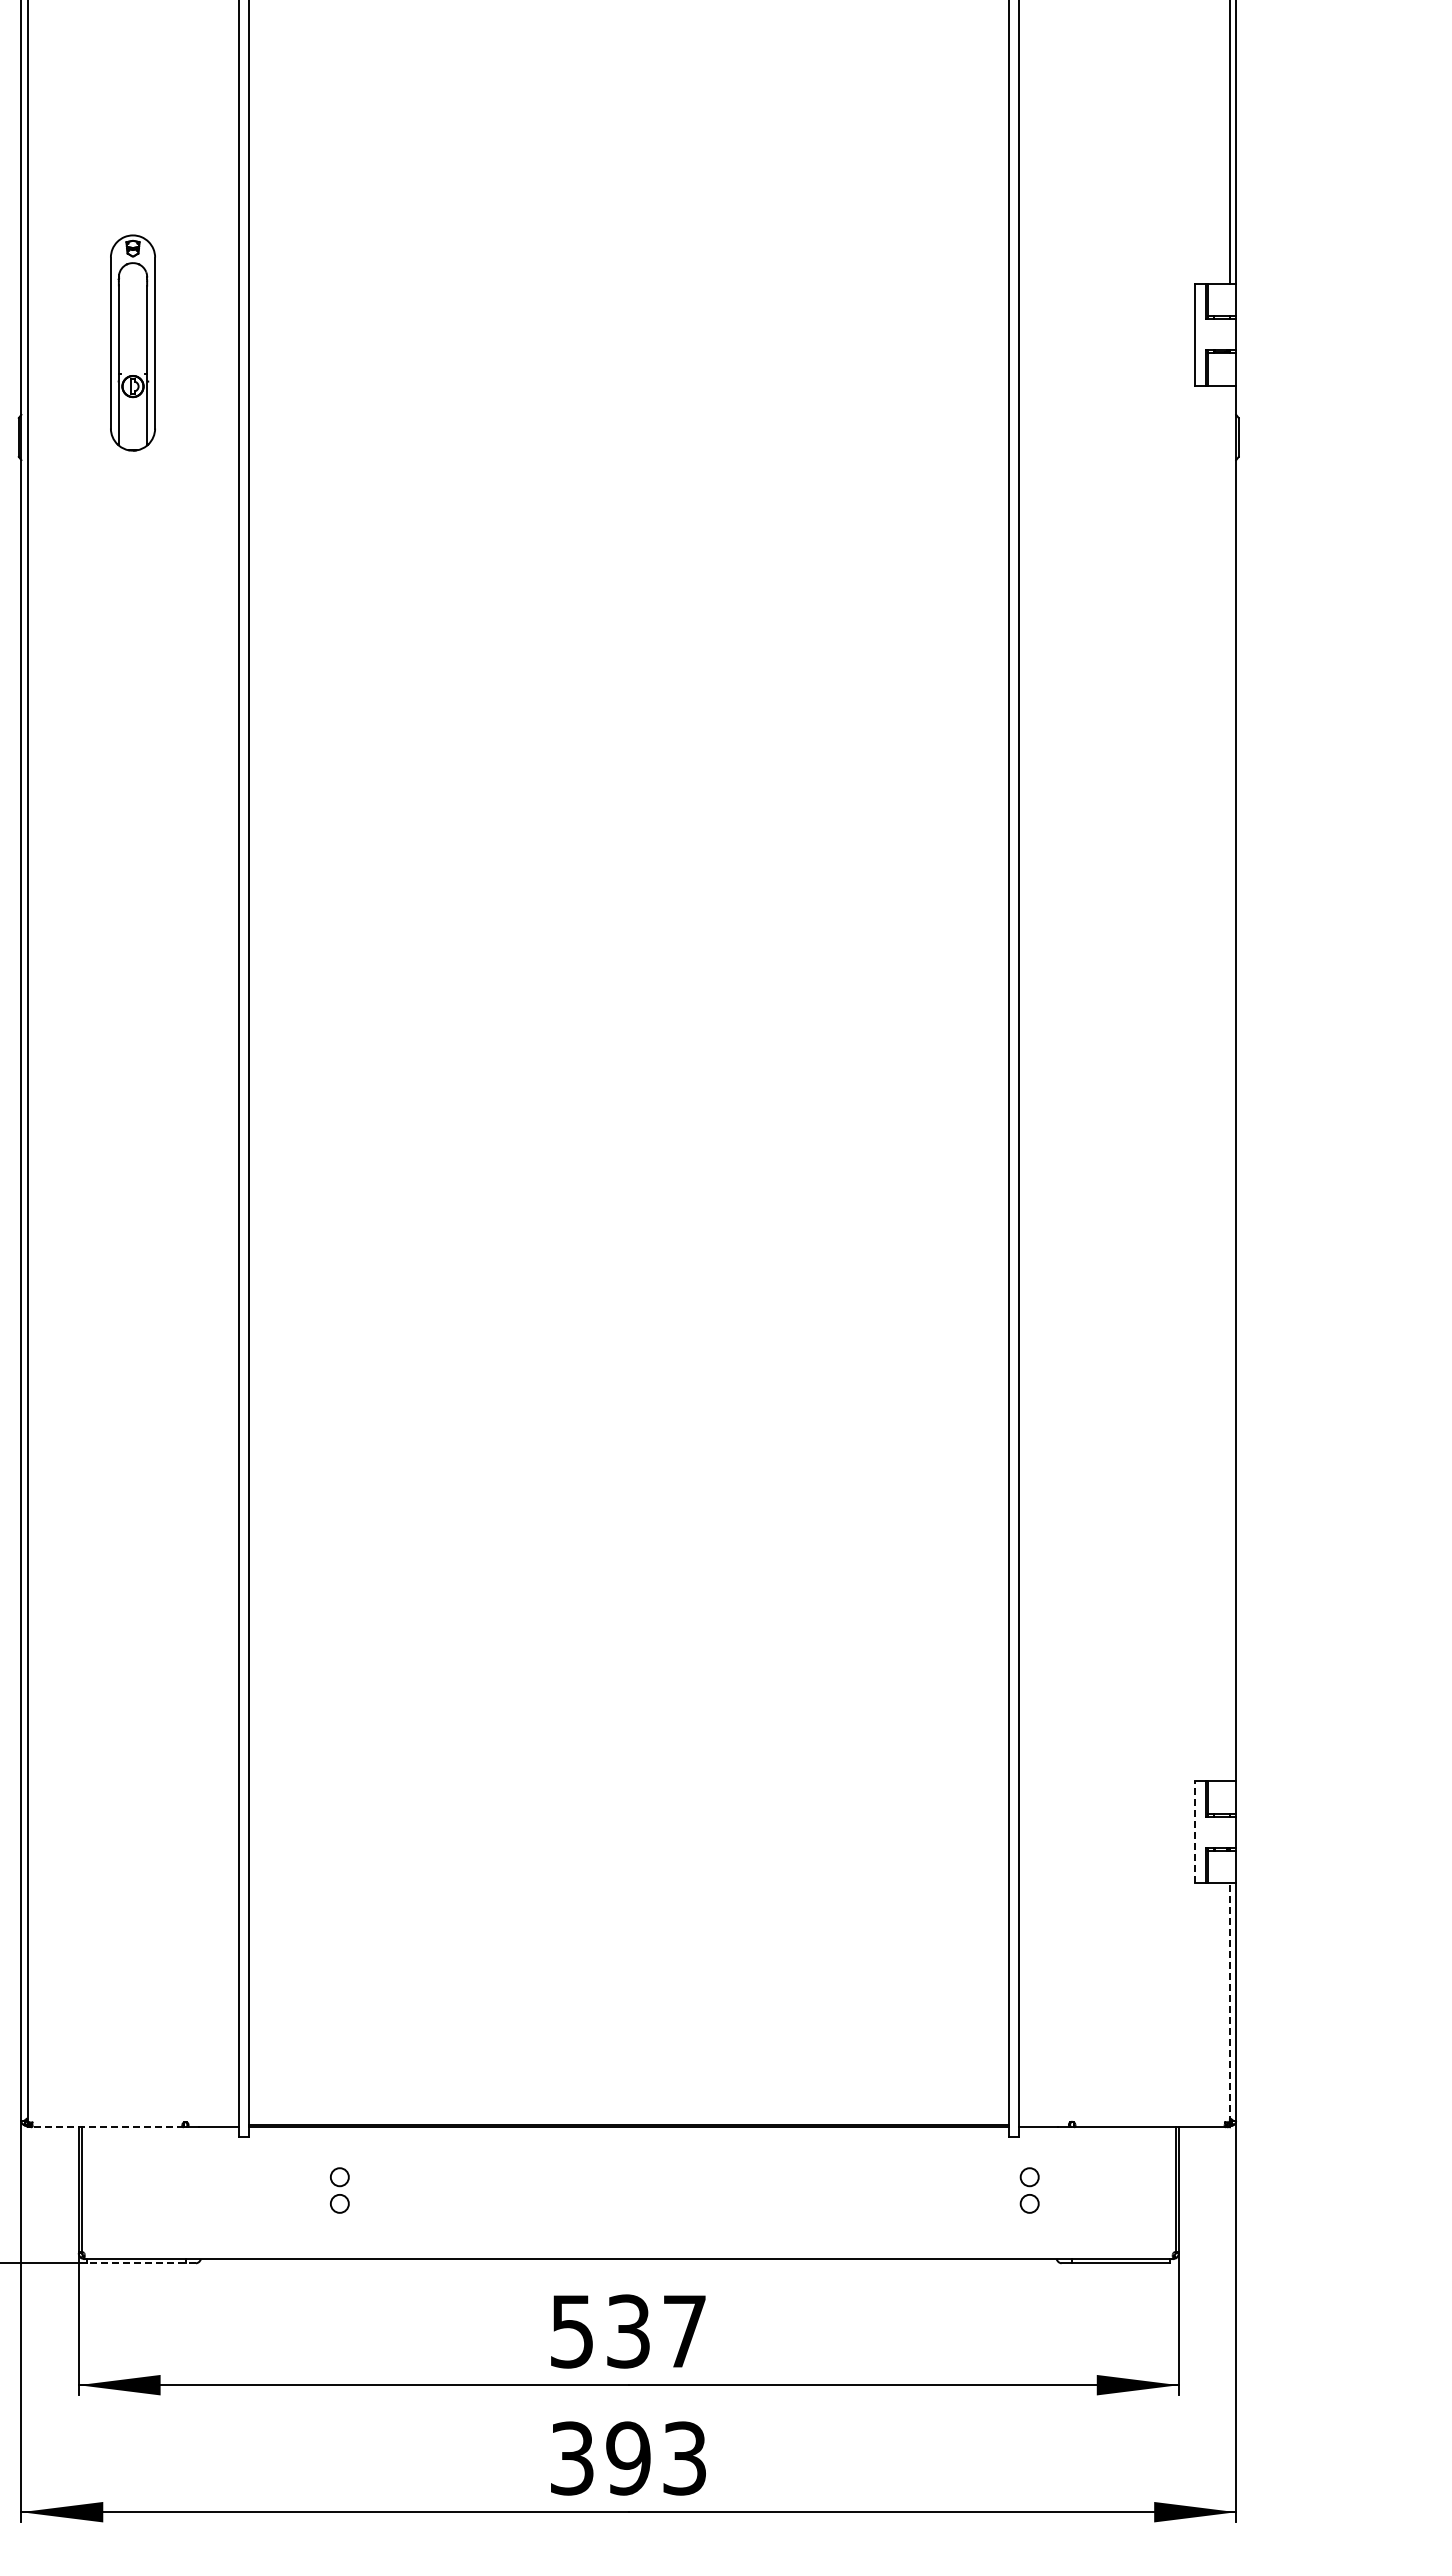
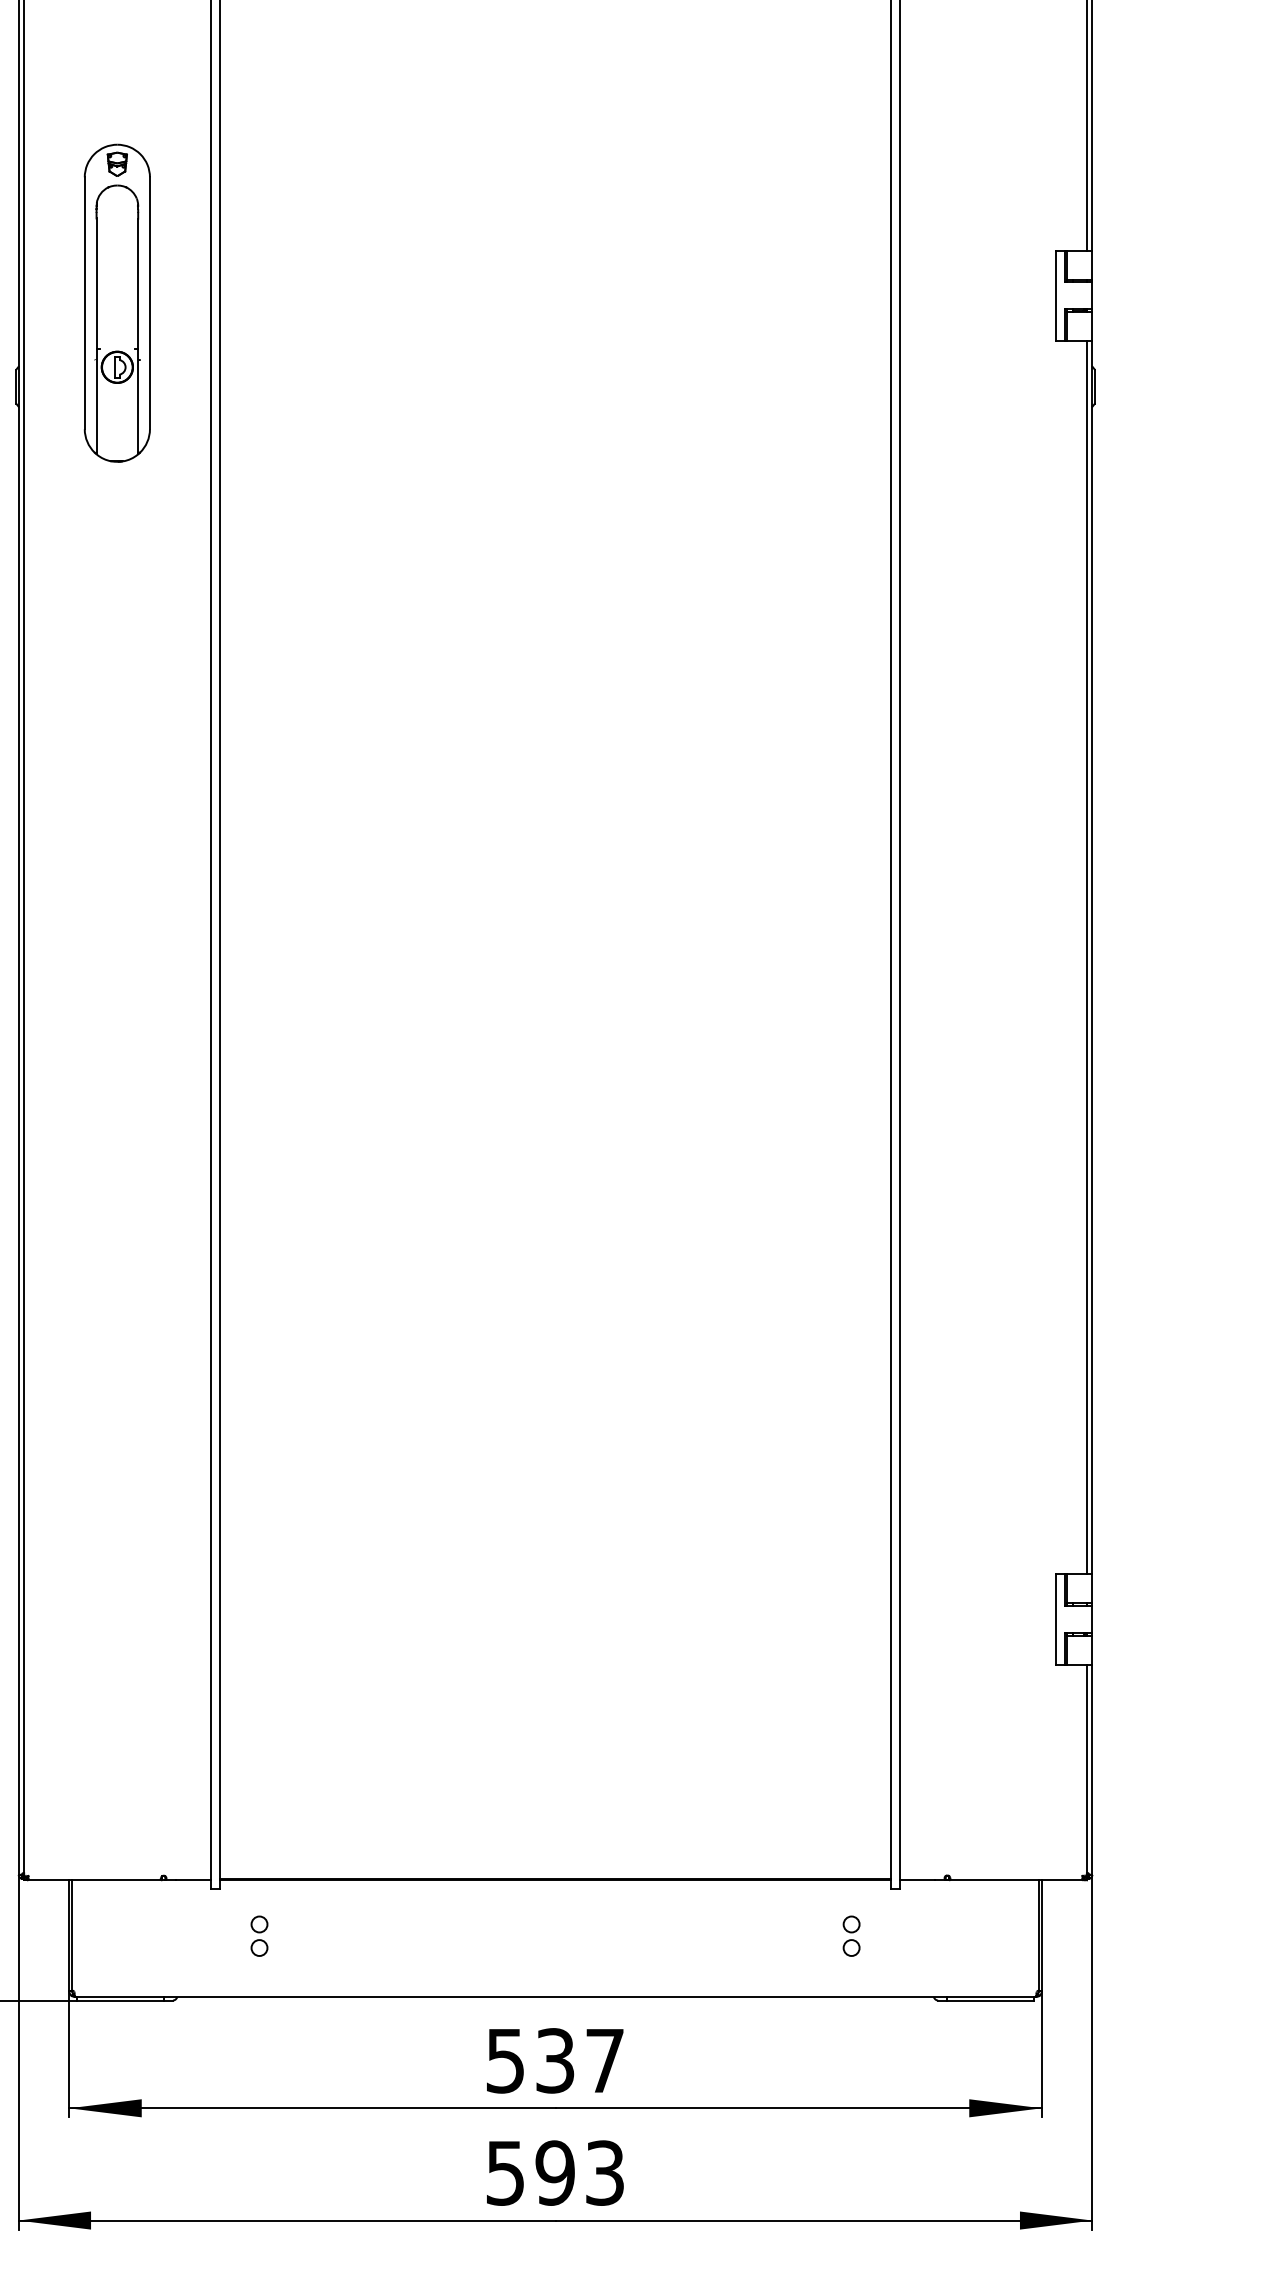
part: (132, 342) -> (116, 302), size x1.67
line: (1230, 1083) -> (1087, 957), added
line: (1195, 1831) -> (1056, 1618), dashed -> solid
line: (1230, 2003) -> (1087, 1770), dashed -> solid
line: (106, 2127) -> (93, 1880), dashed -> solid
part: (339, 2190) -> (259, 1936), moved
part: (1029, 2190) -> (851, 1936), moved
line: (141, 2263) -> (124, 2000), dashed -> solid
text: (572, 2458) -> (505, 2173), 393 -> 593

